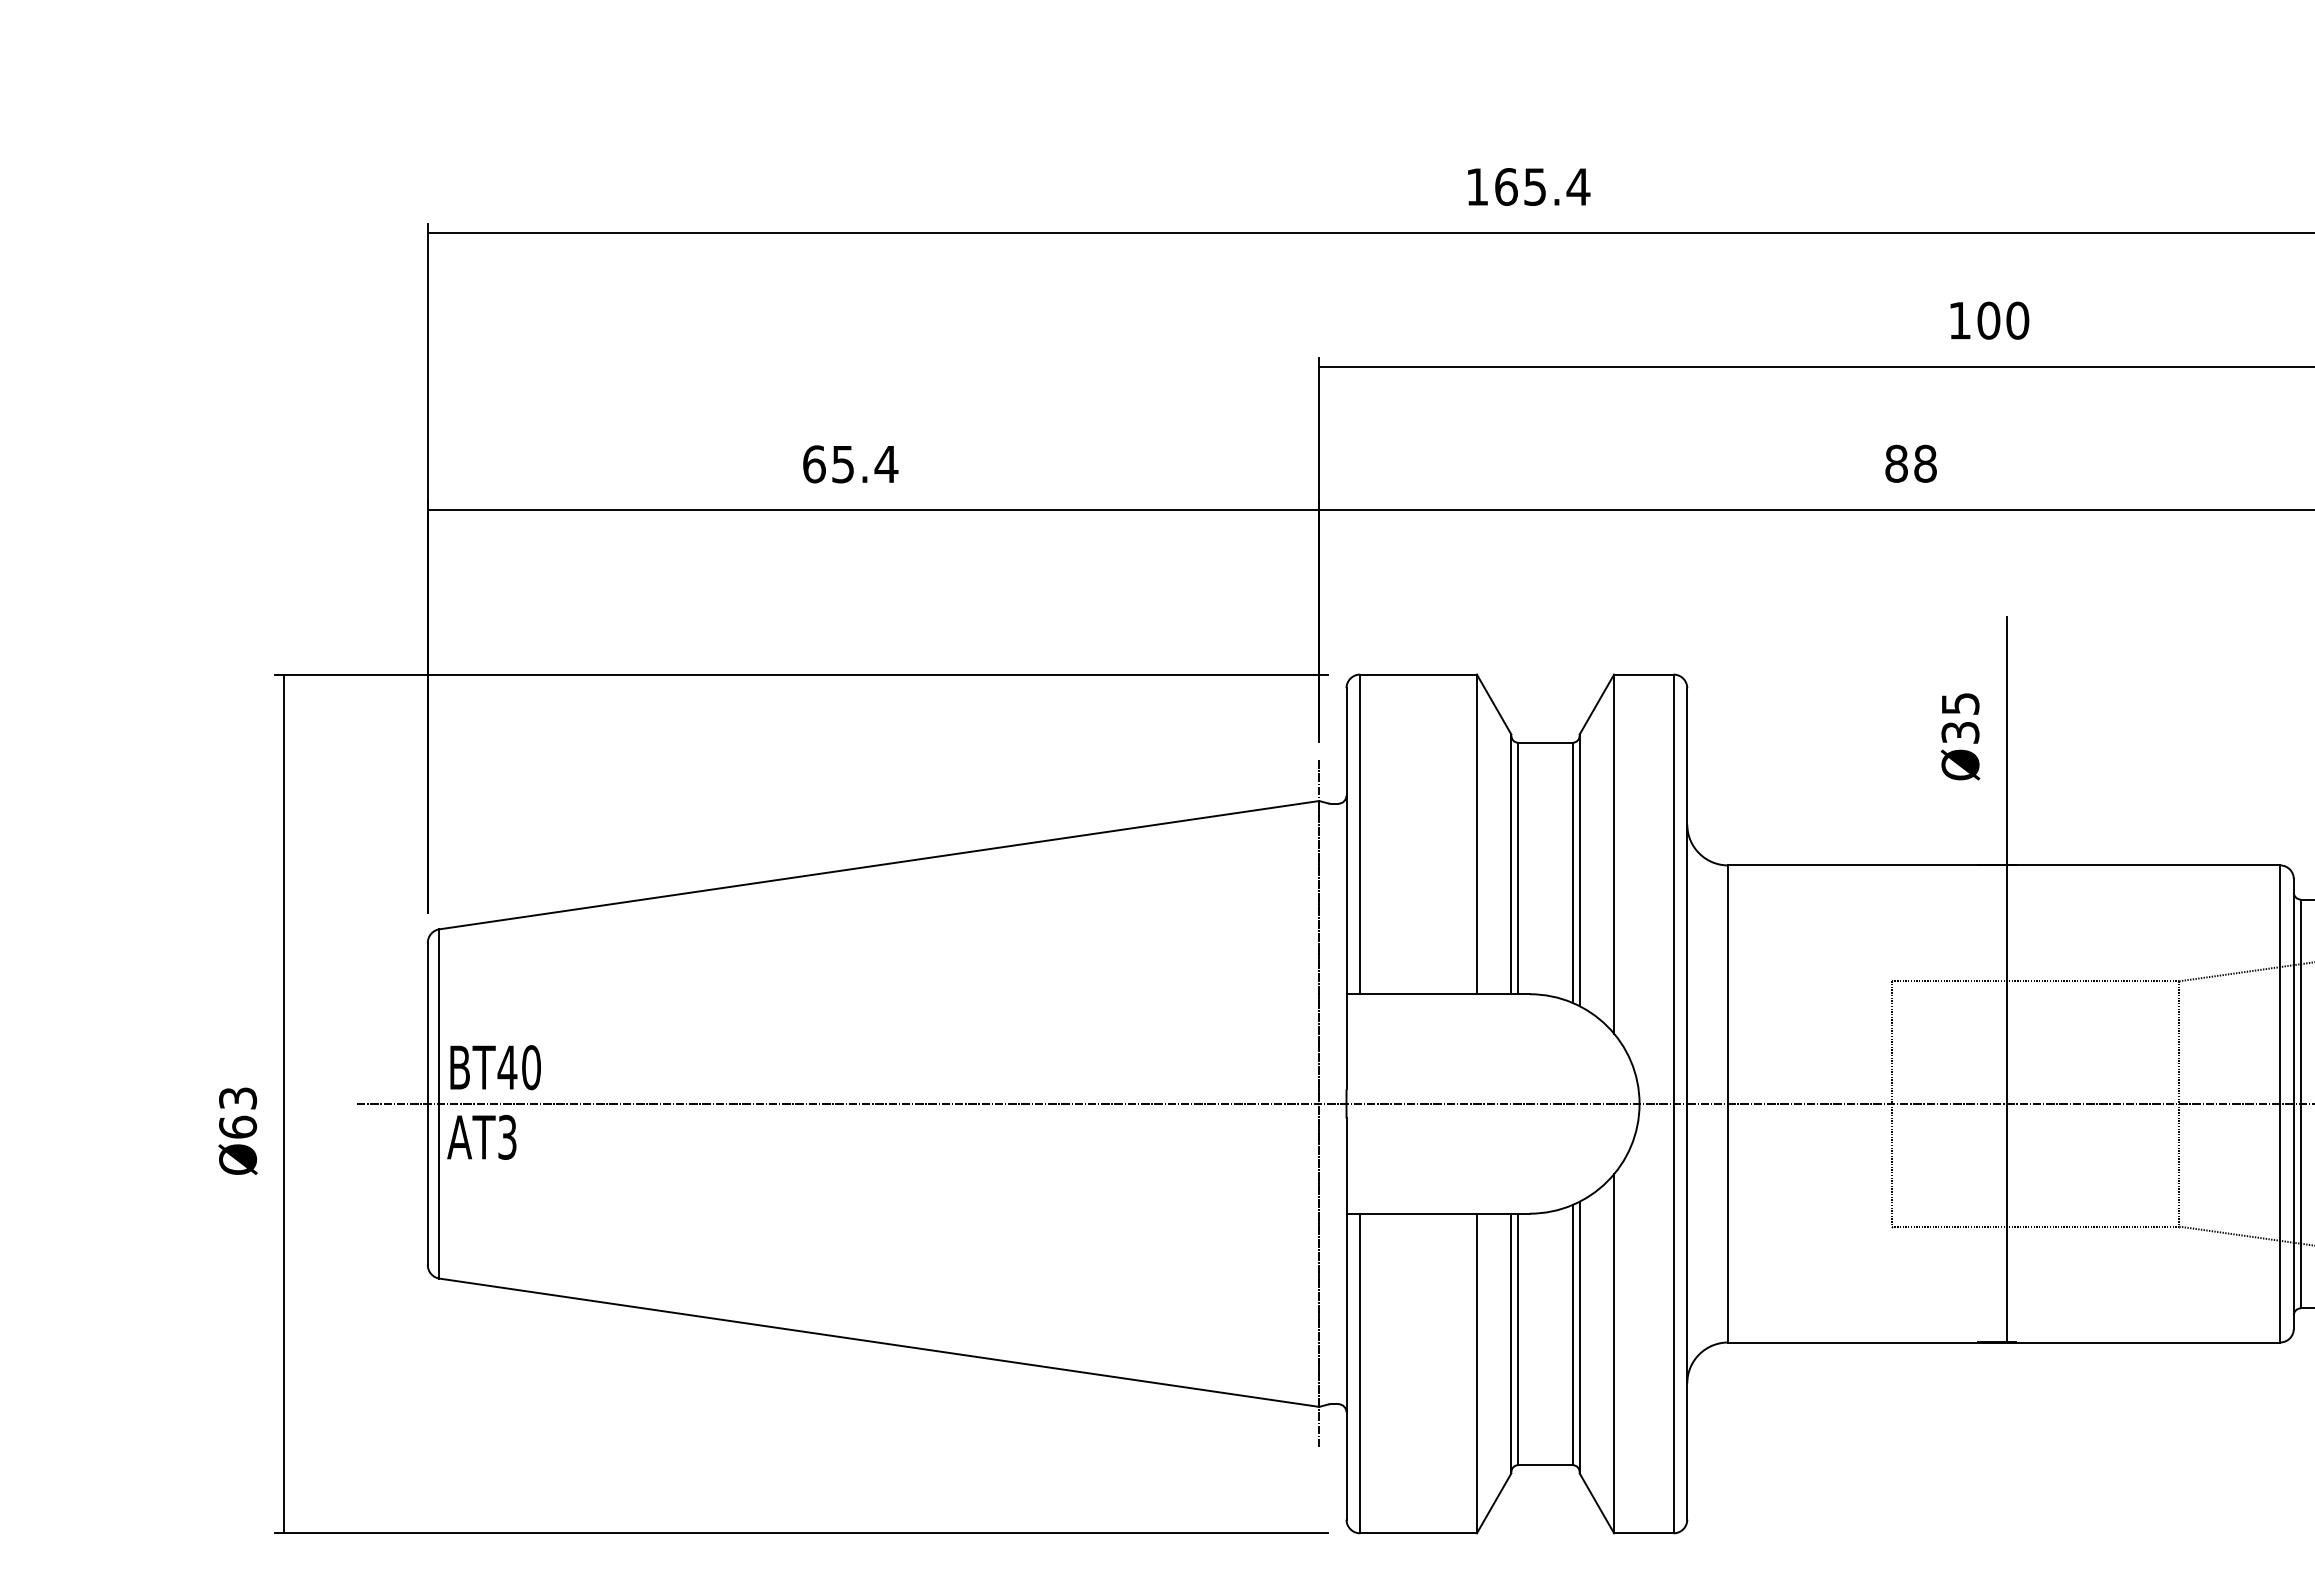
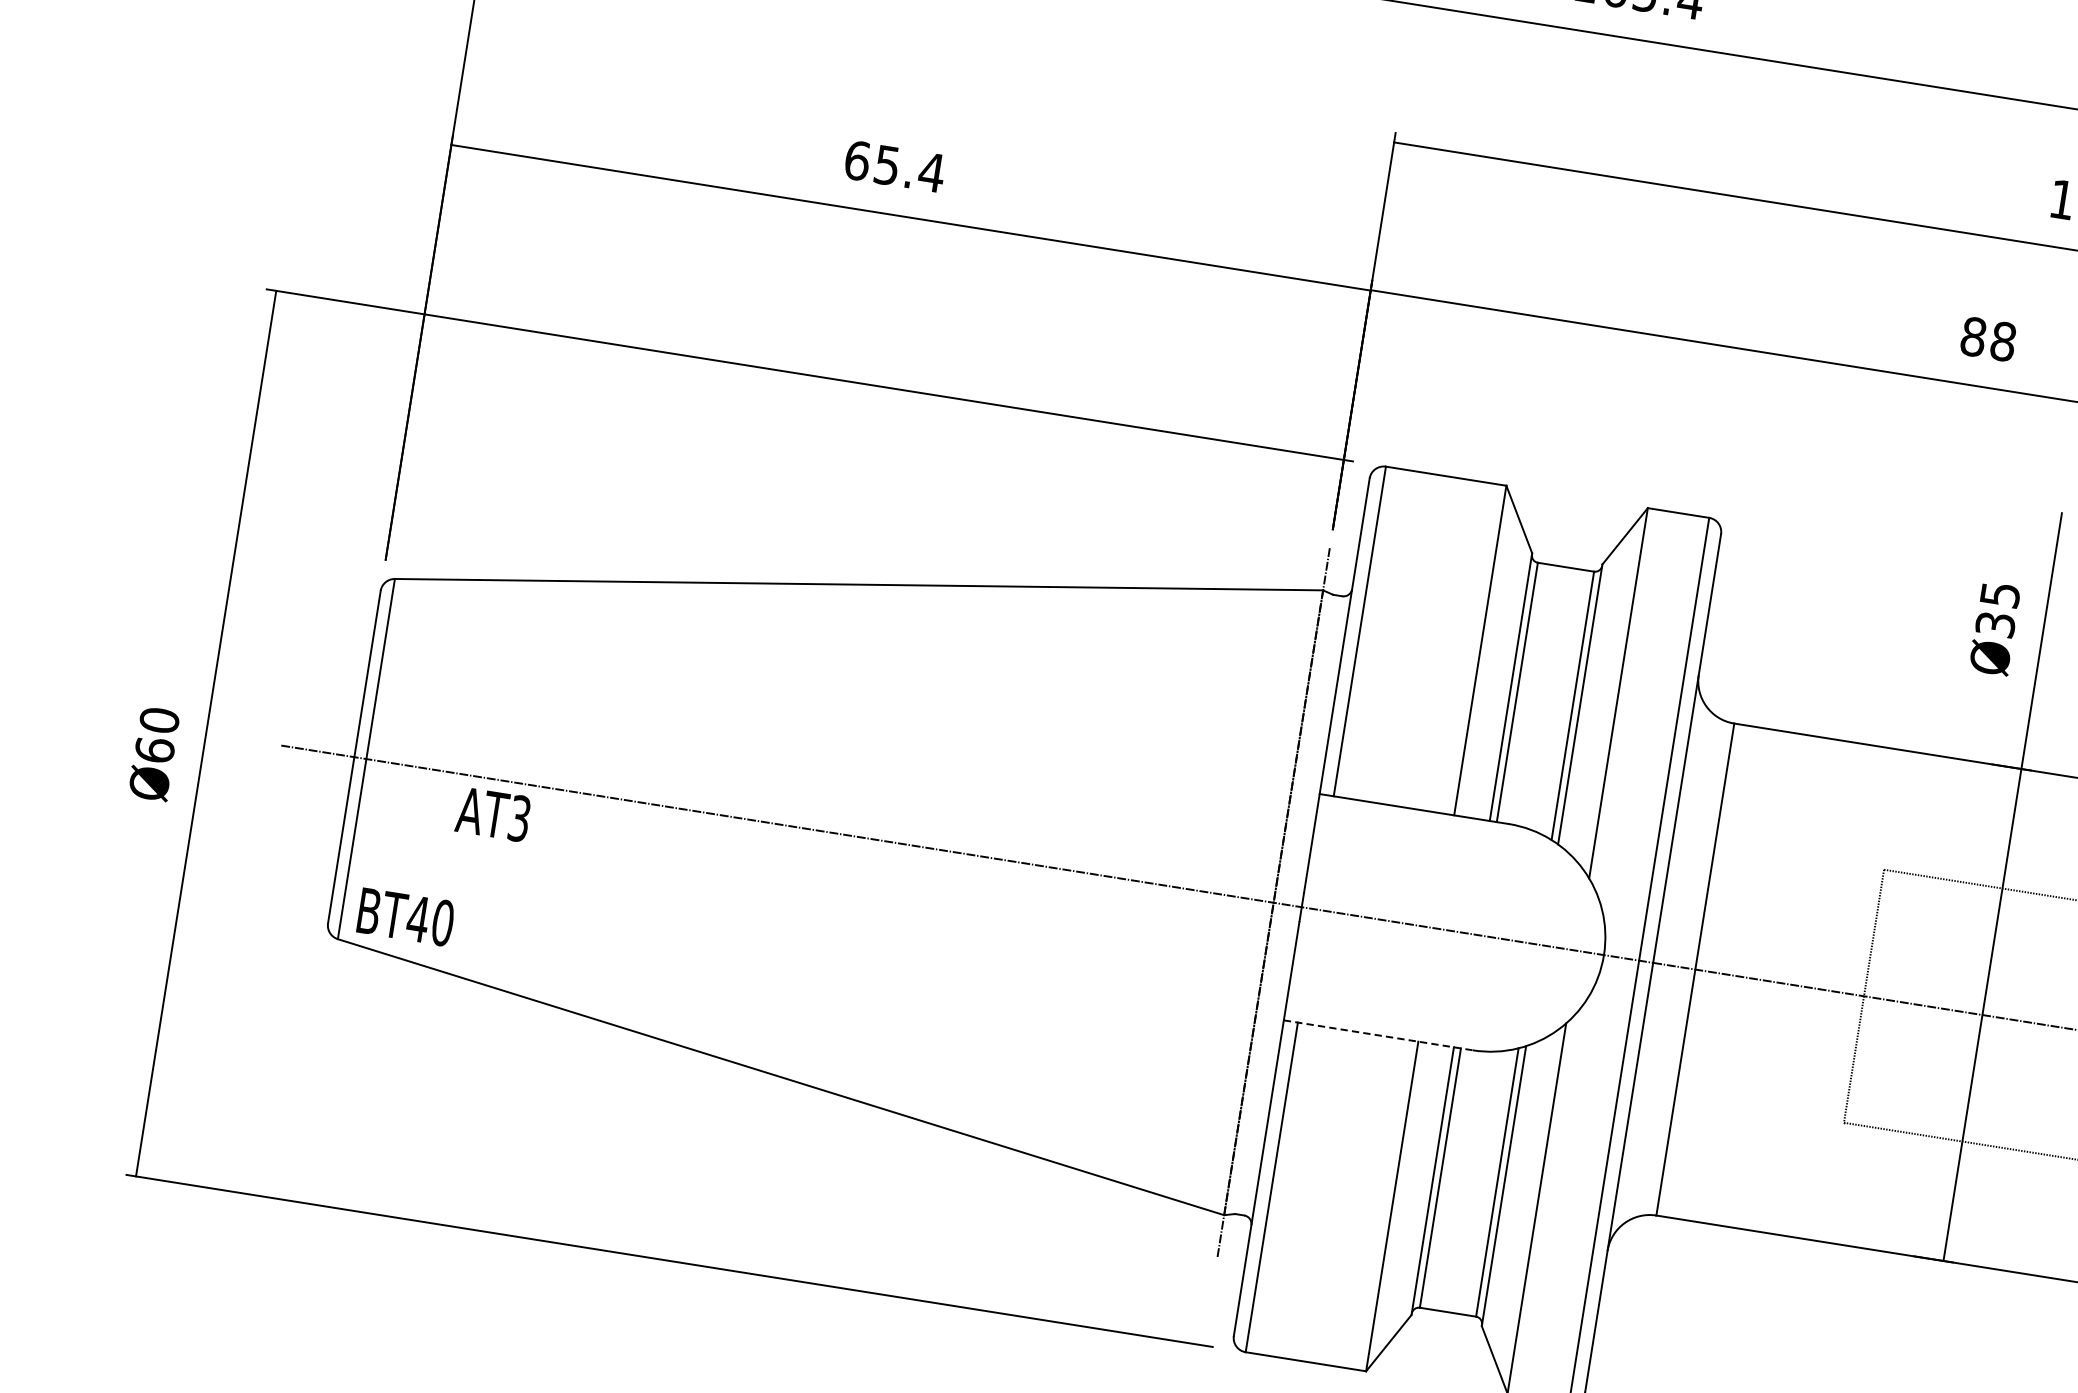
text: (495, 1067) -> (405, 917), moved
text: (238, 1098) -> (160, 720), Ø63 -> Ø60
text: (481, 1136) -> (493, 813), moved
line: (1438, 1213) -> (1378, 1035), solid -> dashed

